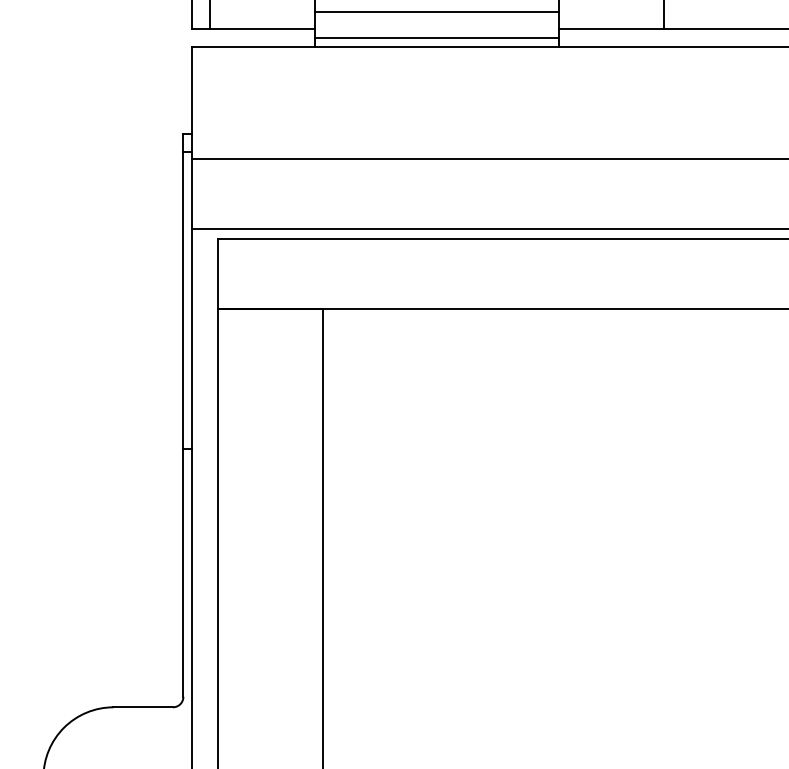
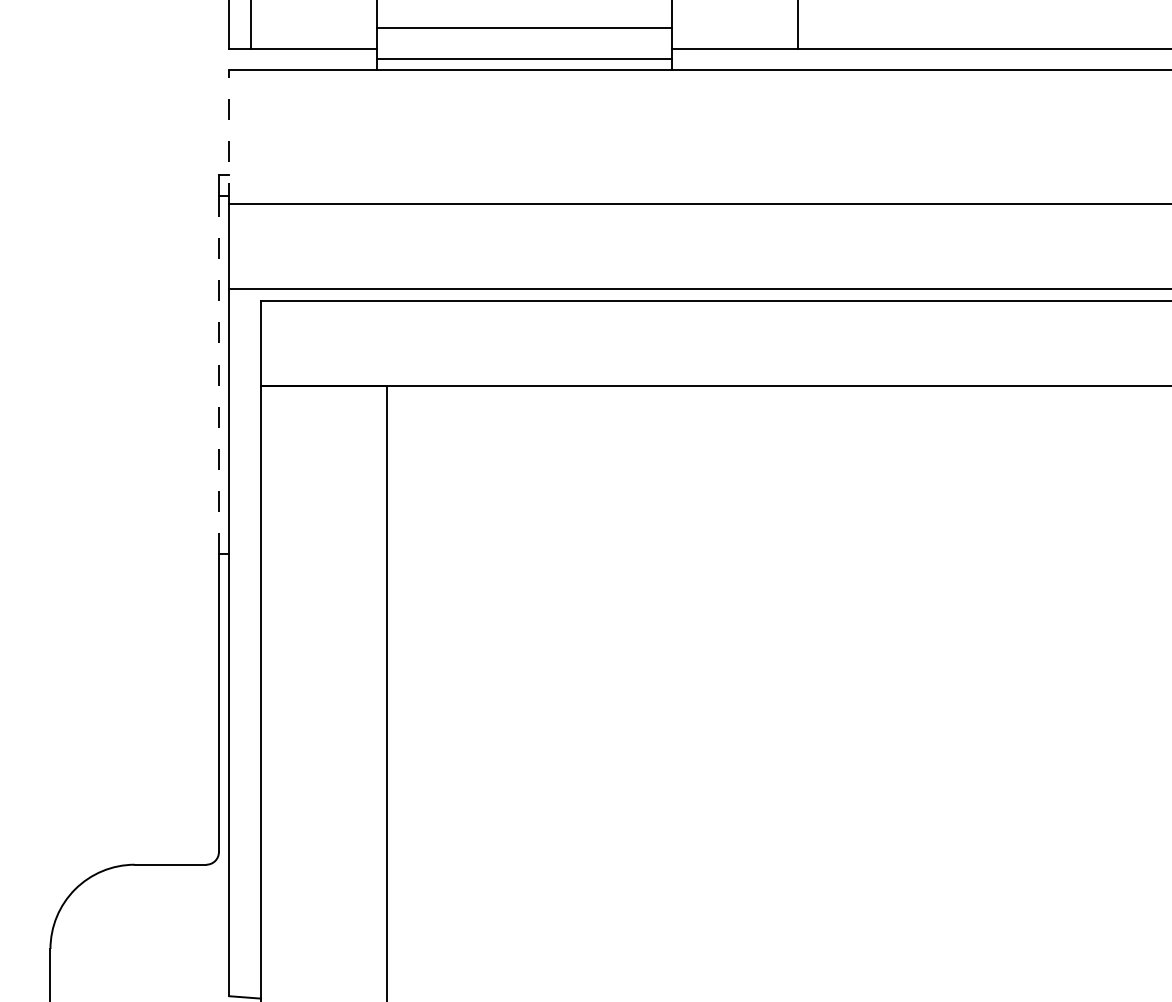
line: (192, 102) -> (229, 136), solid -> dashed
line: (183, 300) -> (218, 375), solid -> dashed

